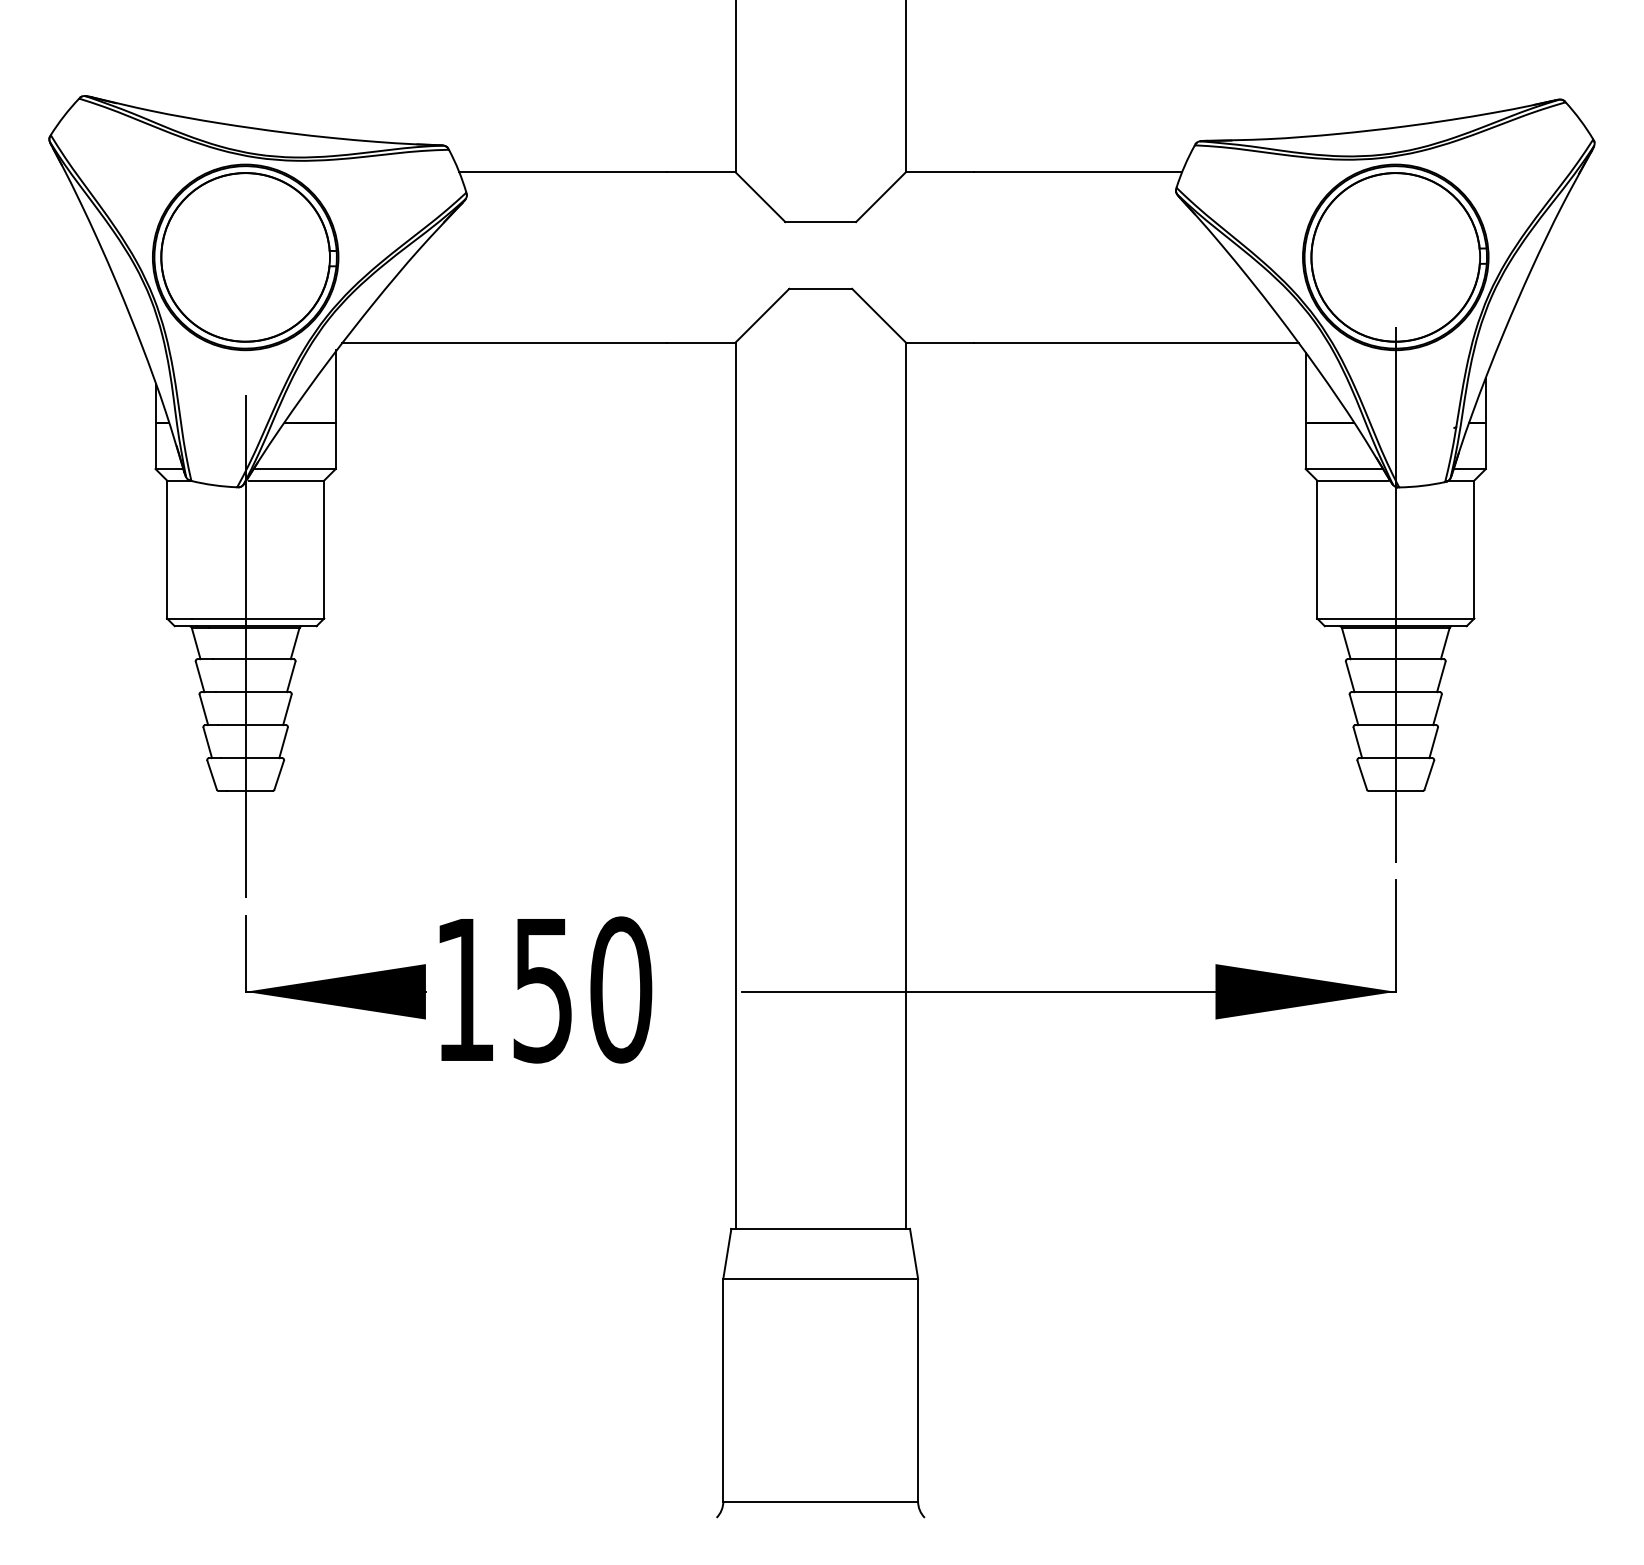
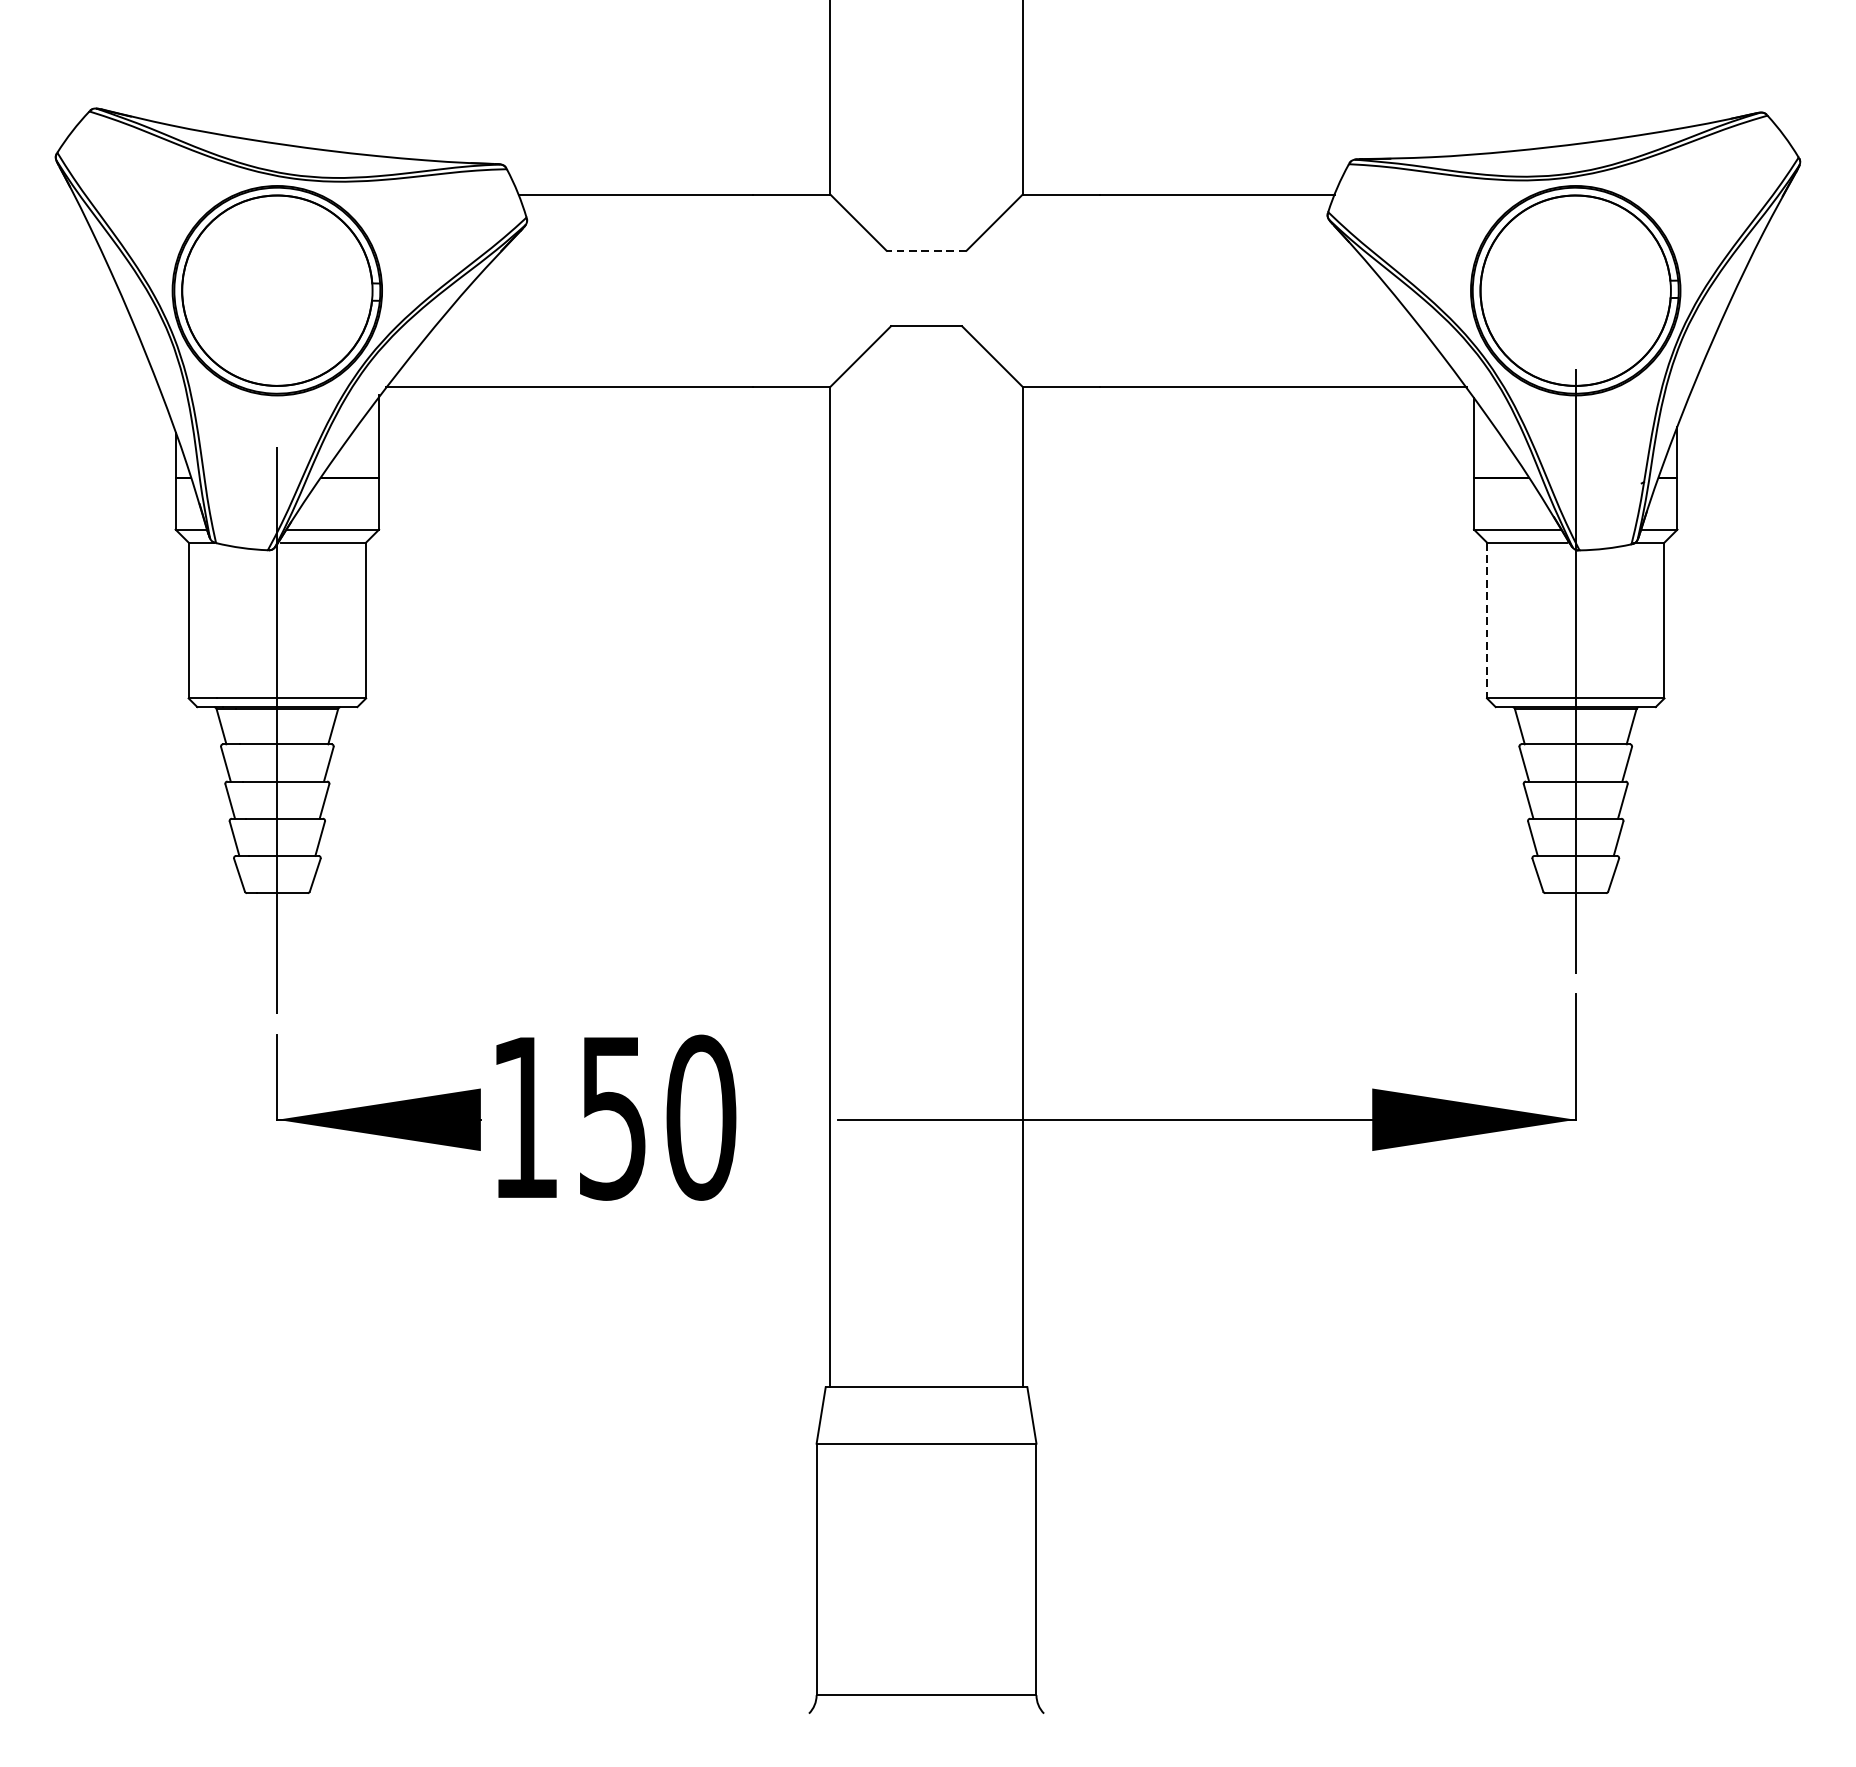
line: (820, 222) -> (926, 251), solid -> dashed
line: (1317, 550) -> (1487, 621), solid -> dashed

